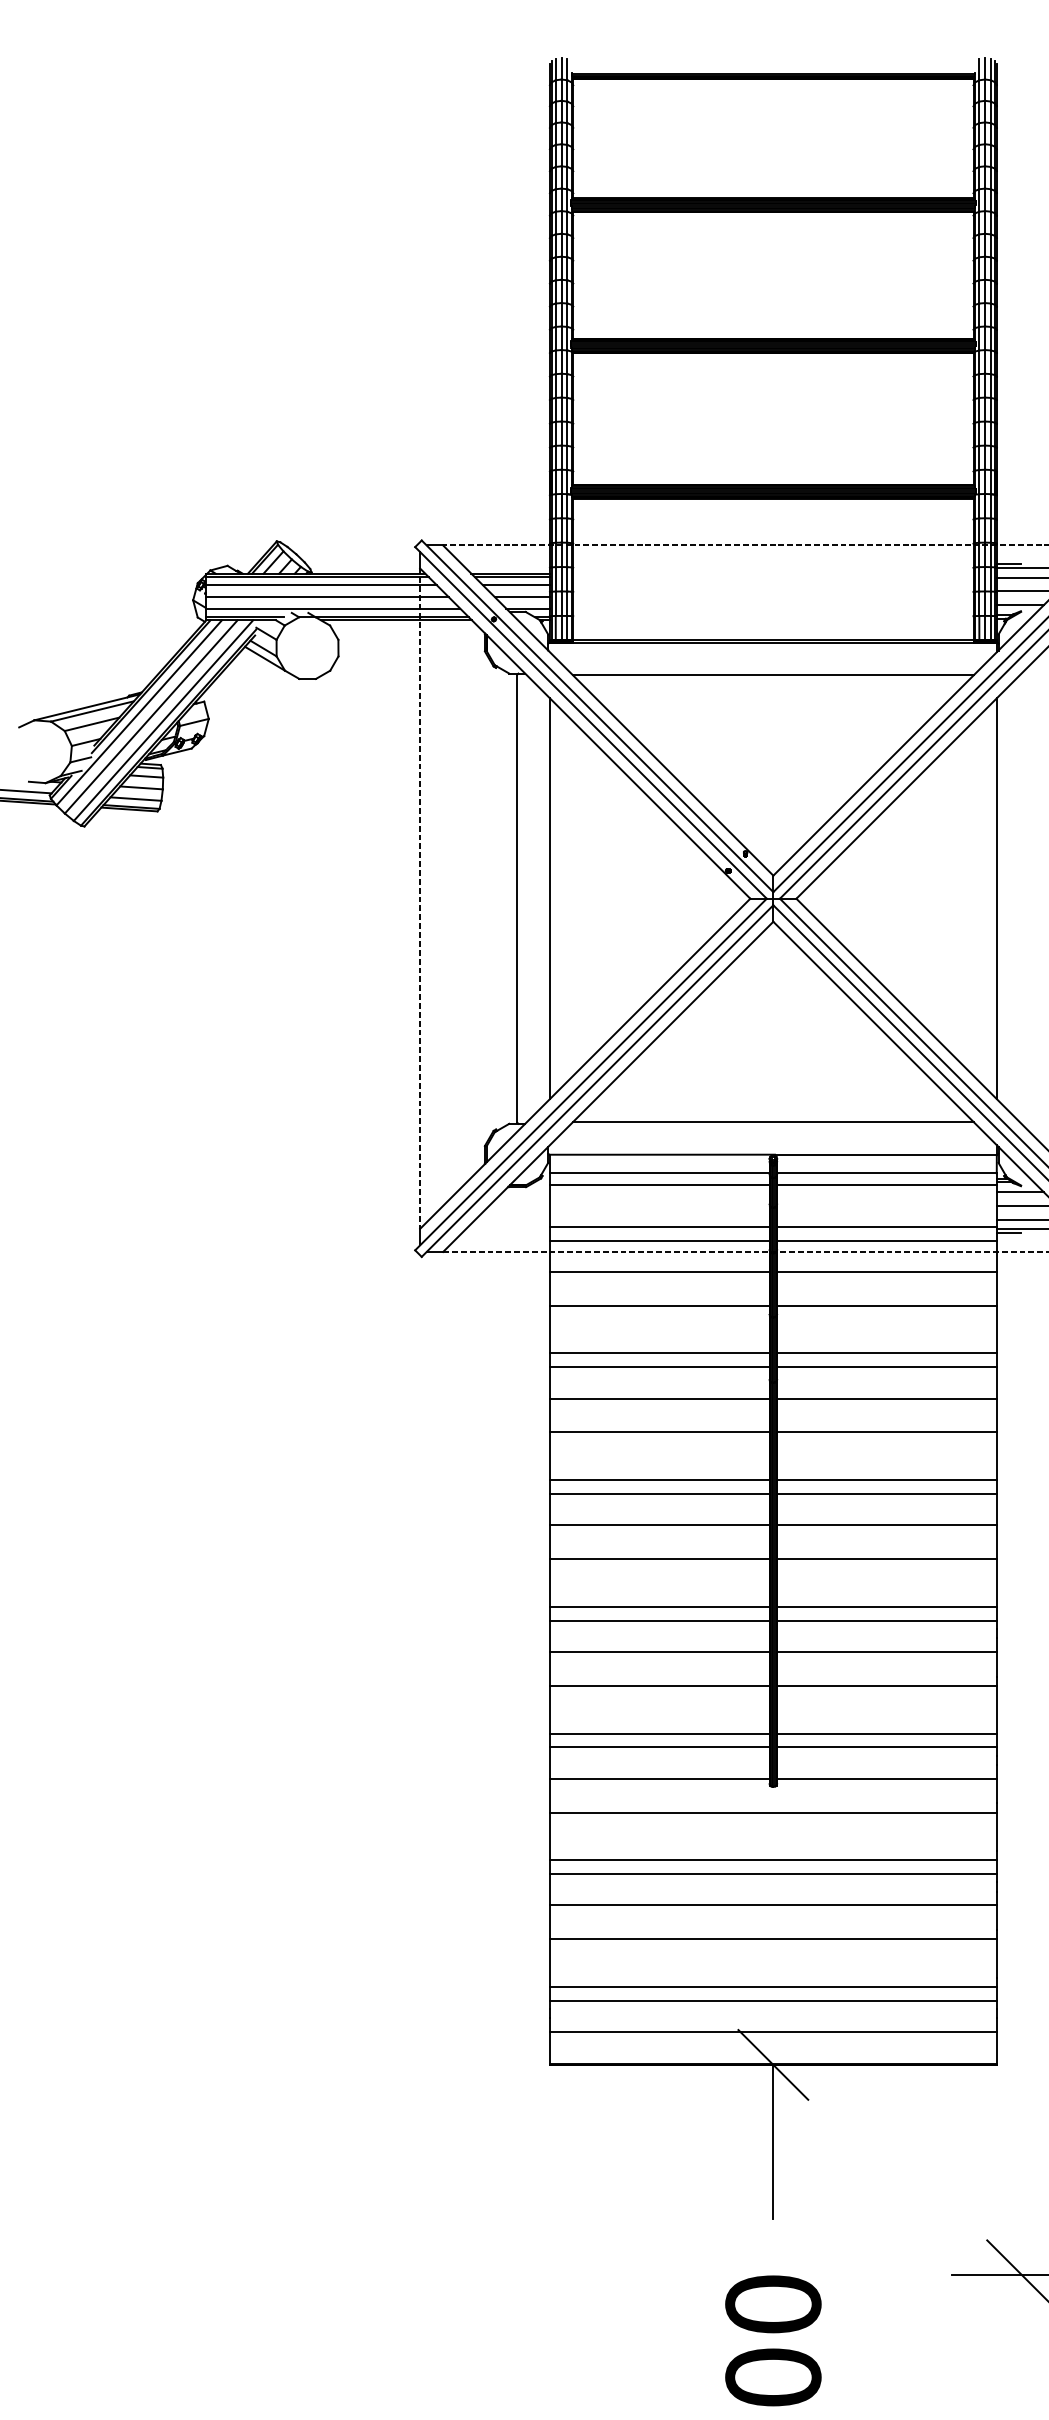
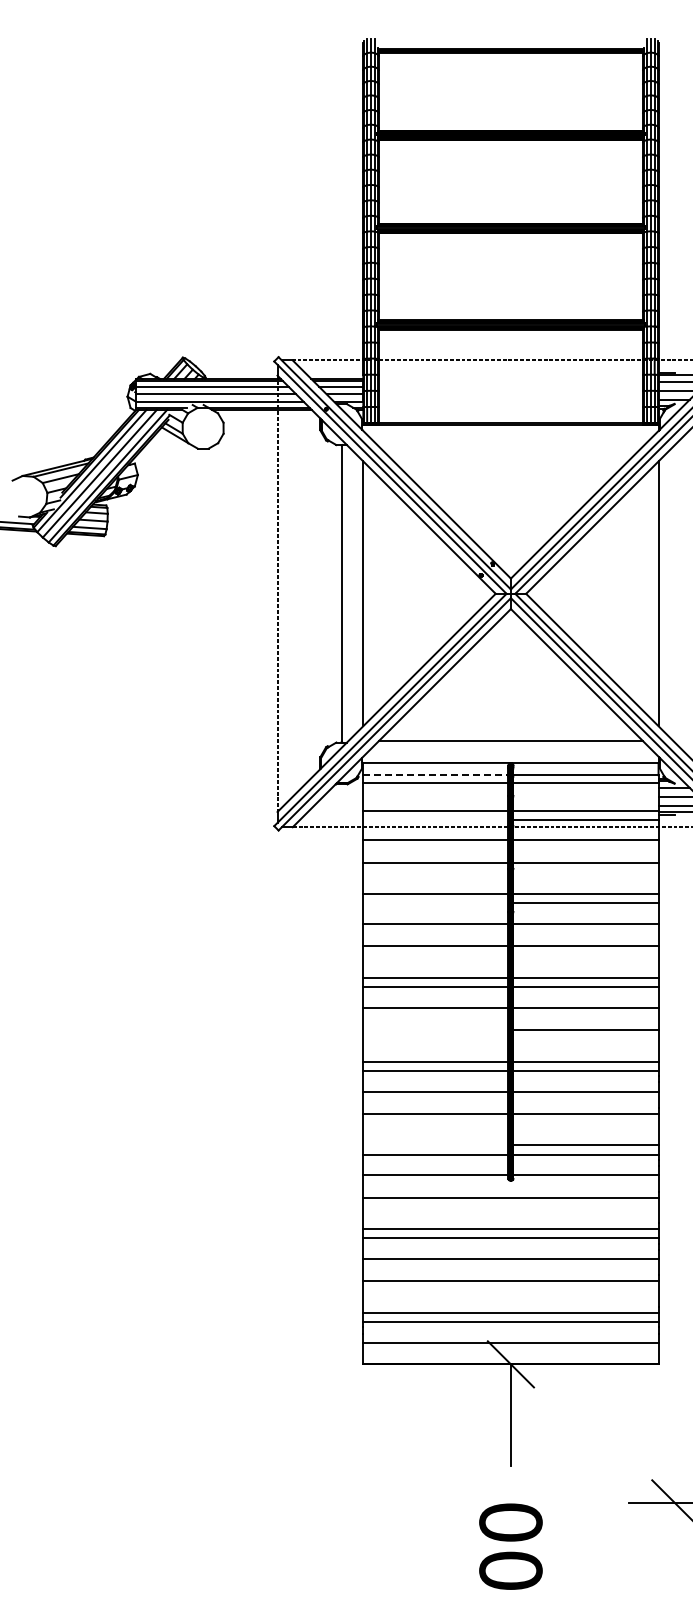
line: (772, 675) -> (510, 446), removed
line: (659, 1173) -> (435, 775), solid -> dashed
line: (659, 1240) -> (435, 819), removed
line: (659, 1367) -> (435, 903), removed
line: (659, 1559) -> (435, 1030), removed
line: (659, 1733) -> (435, 1145), removed

